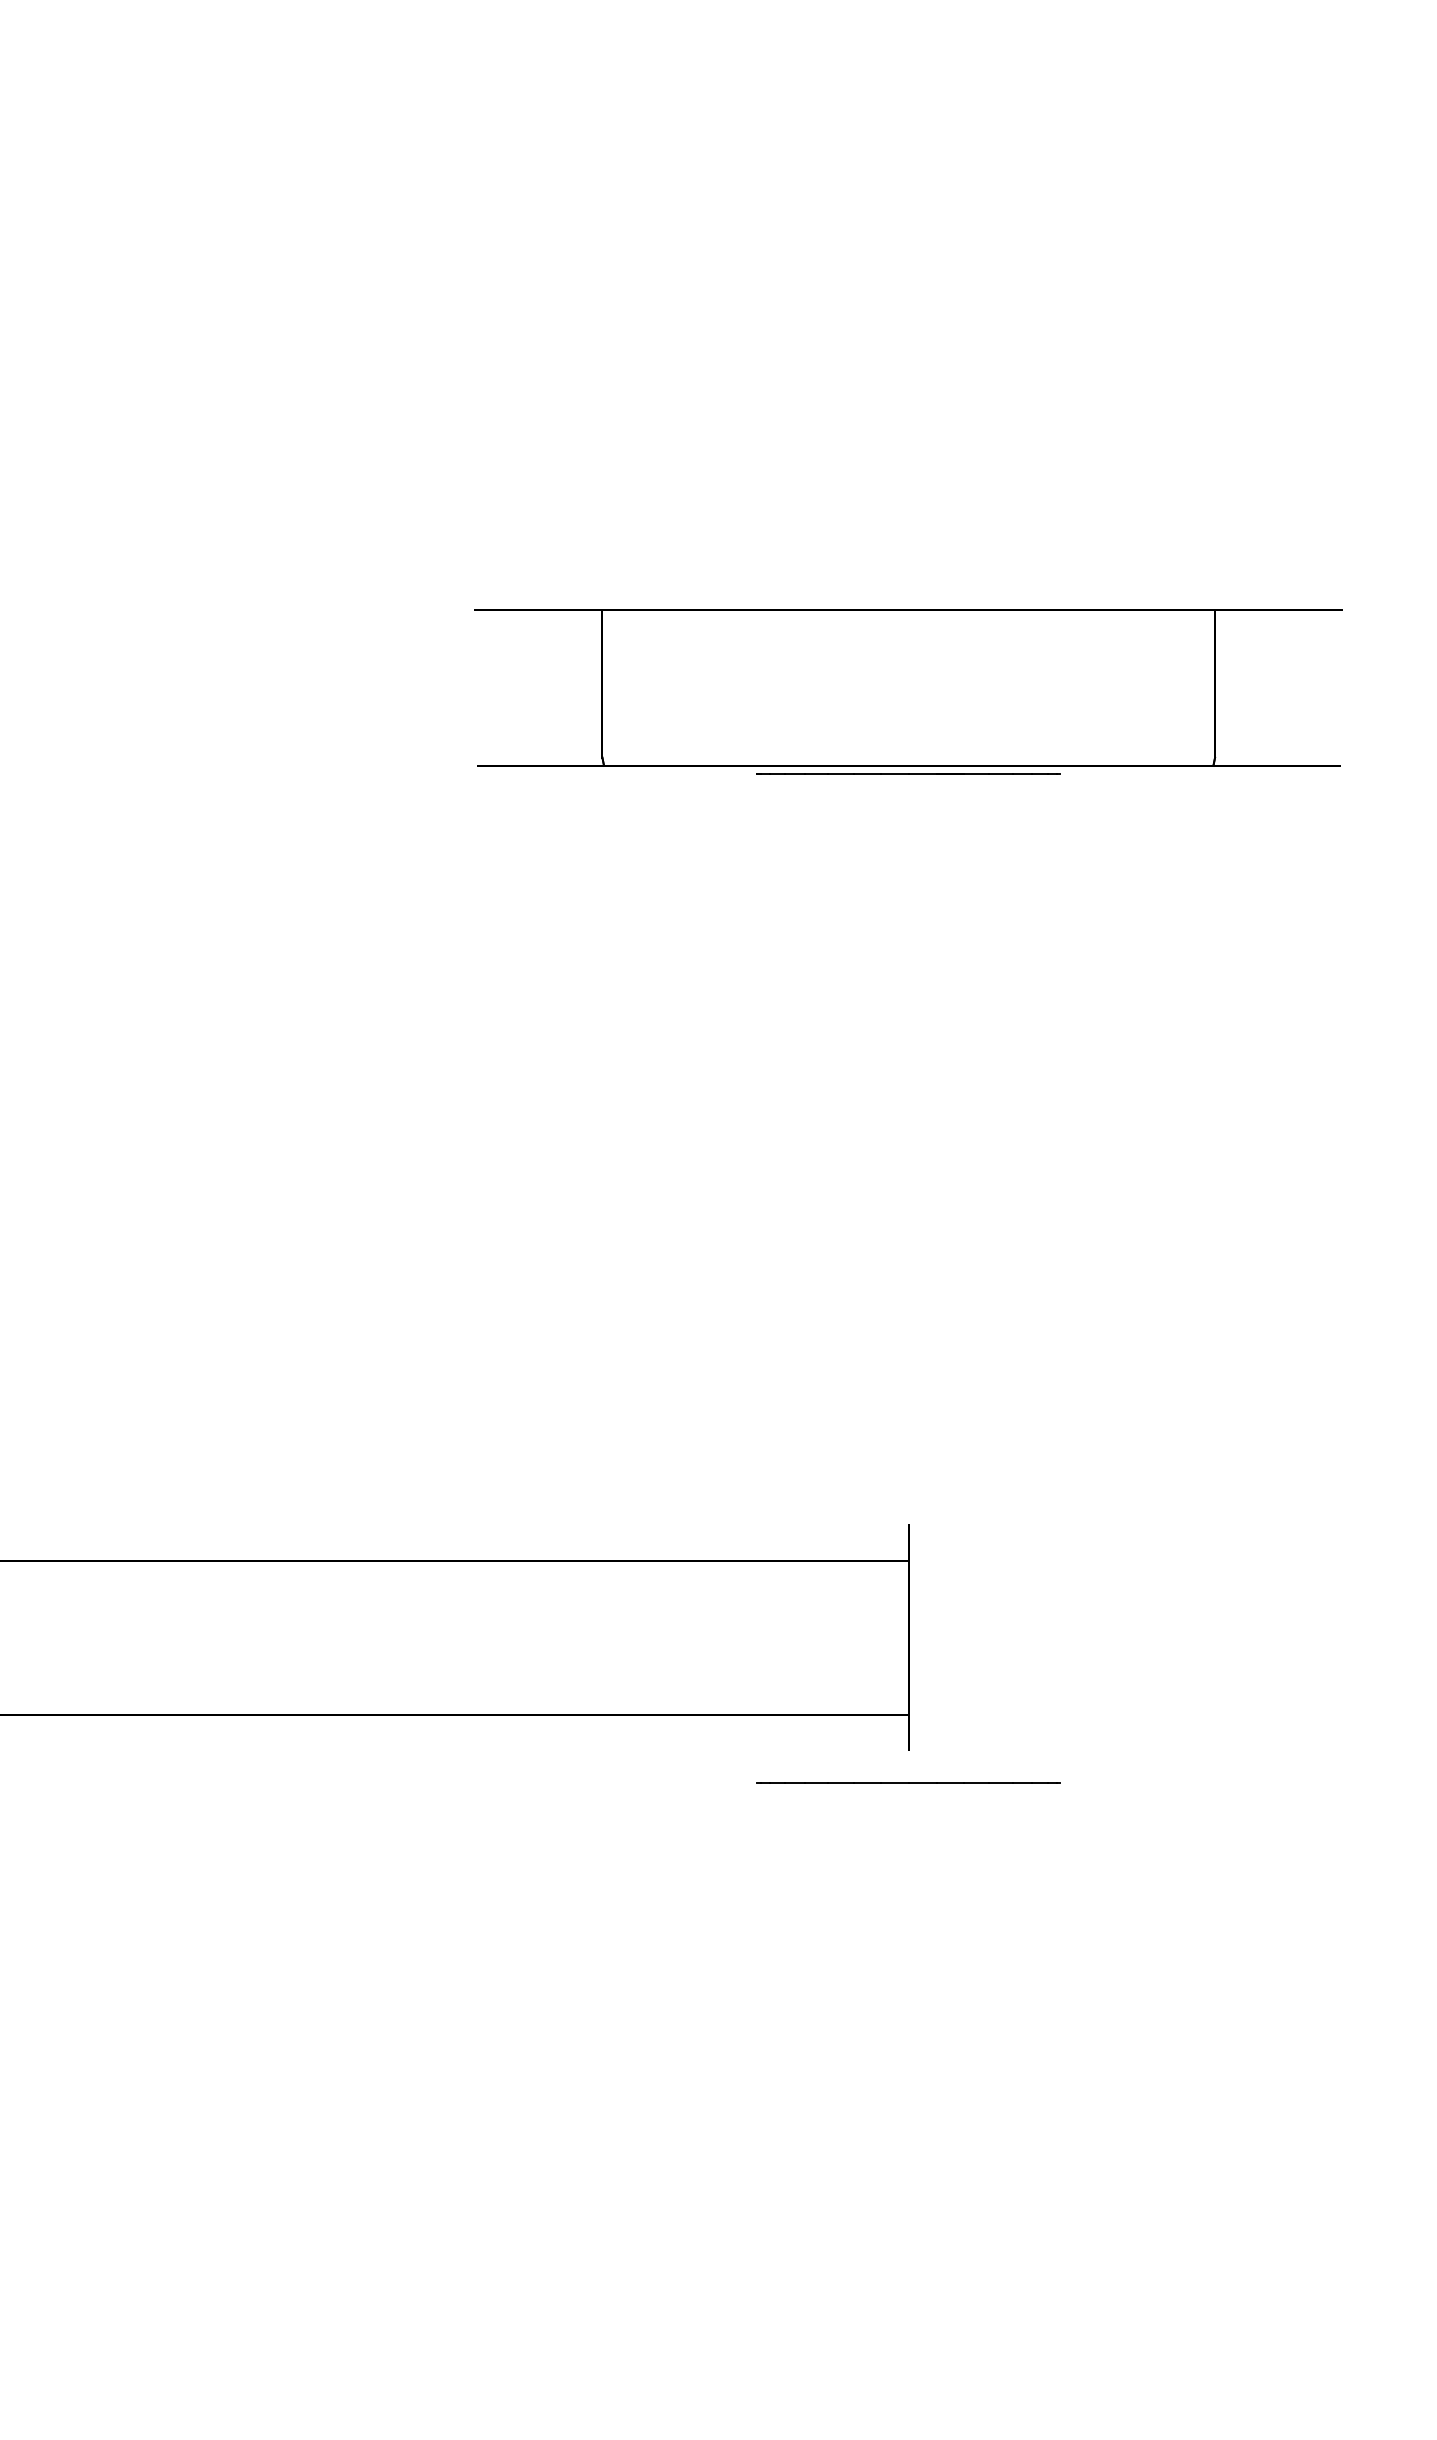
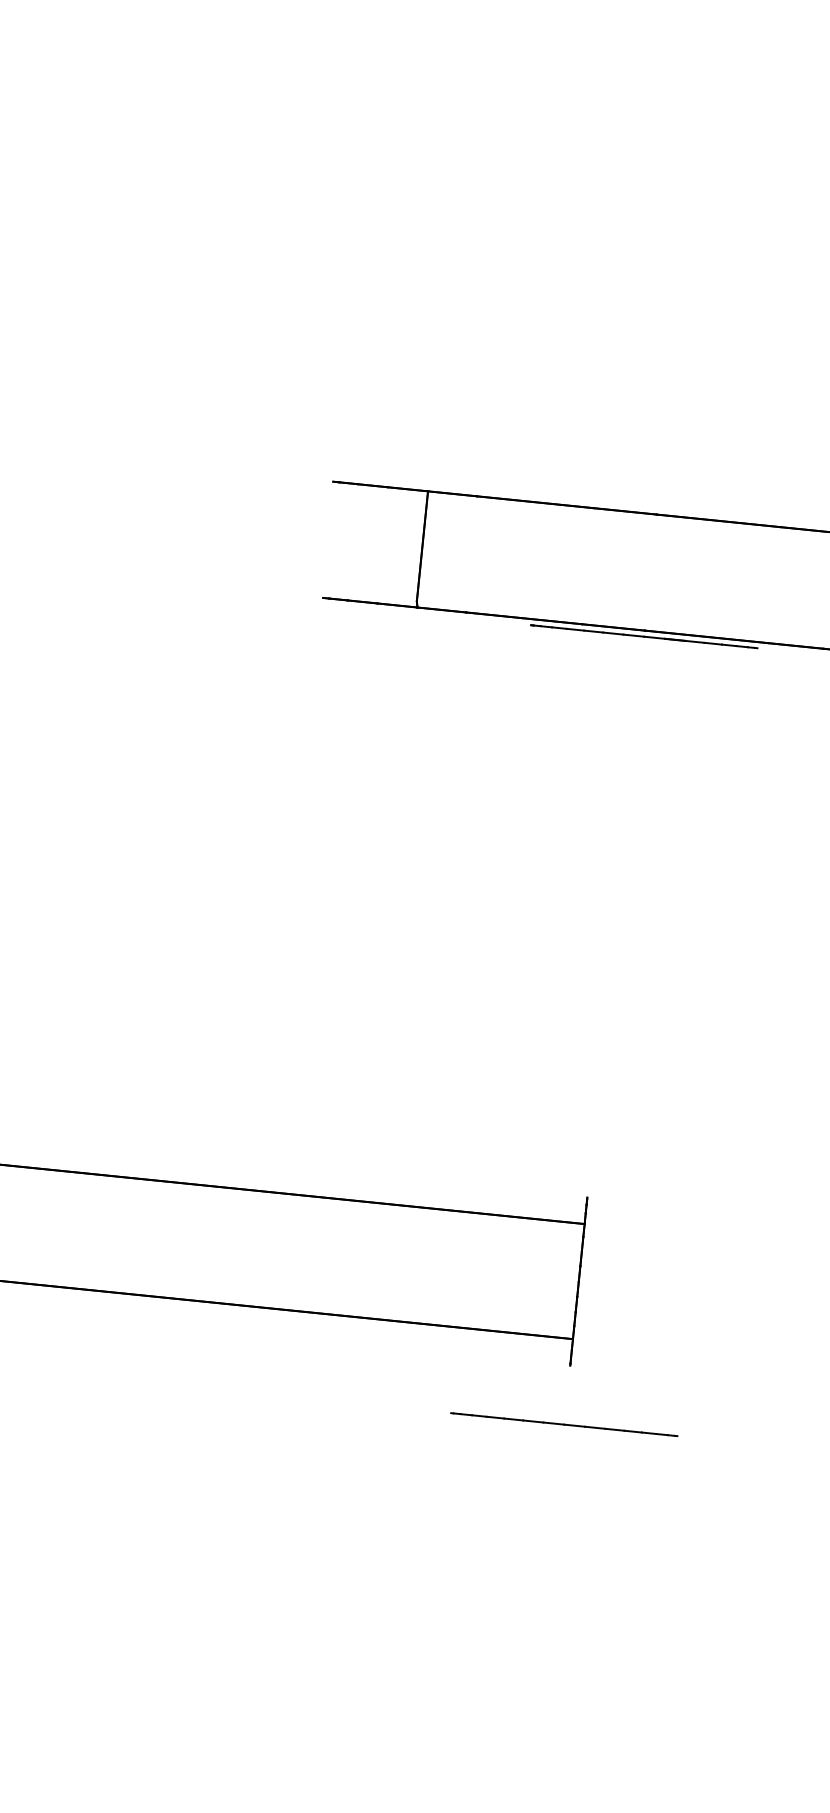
line: (908, 1782) -> (564, 1424), moved

